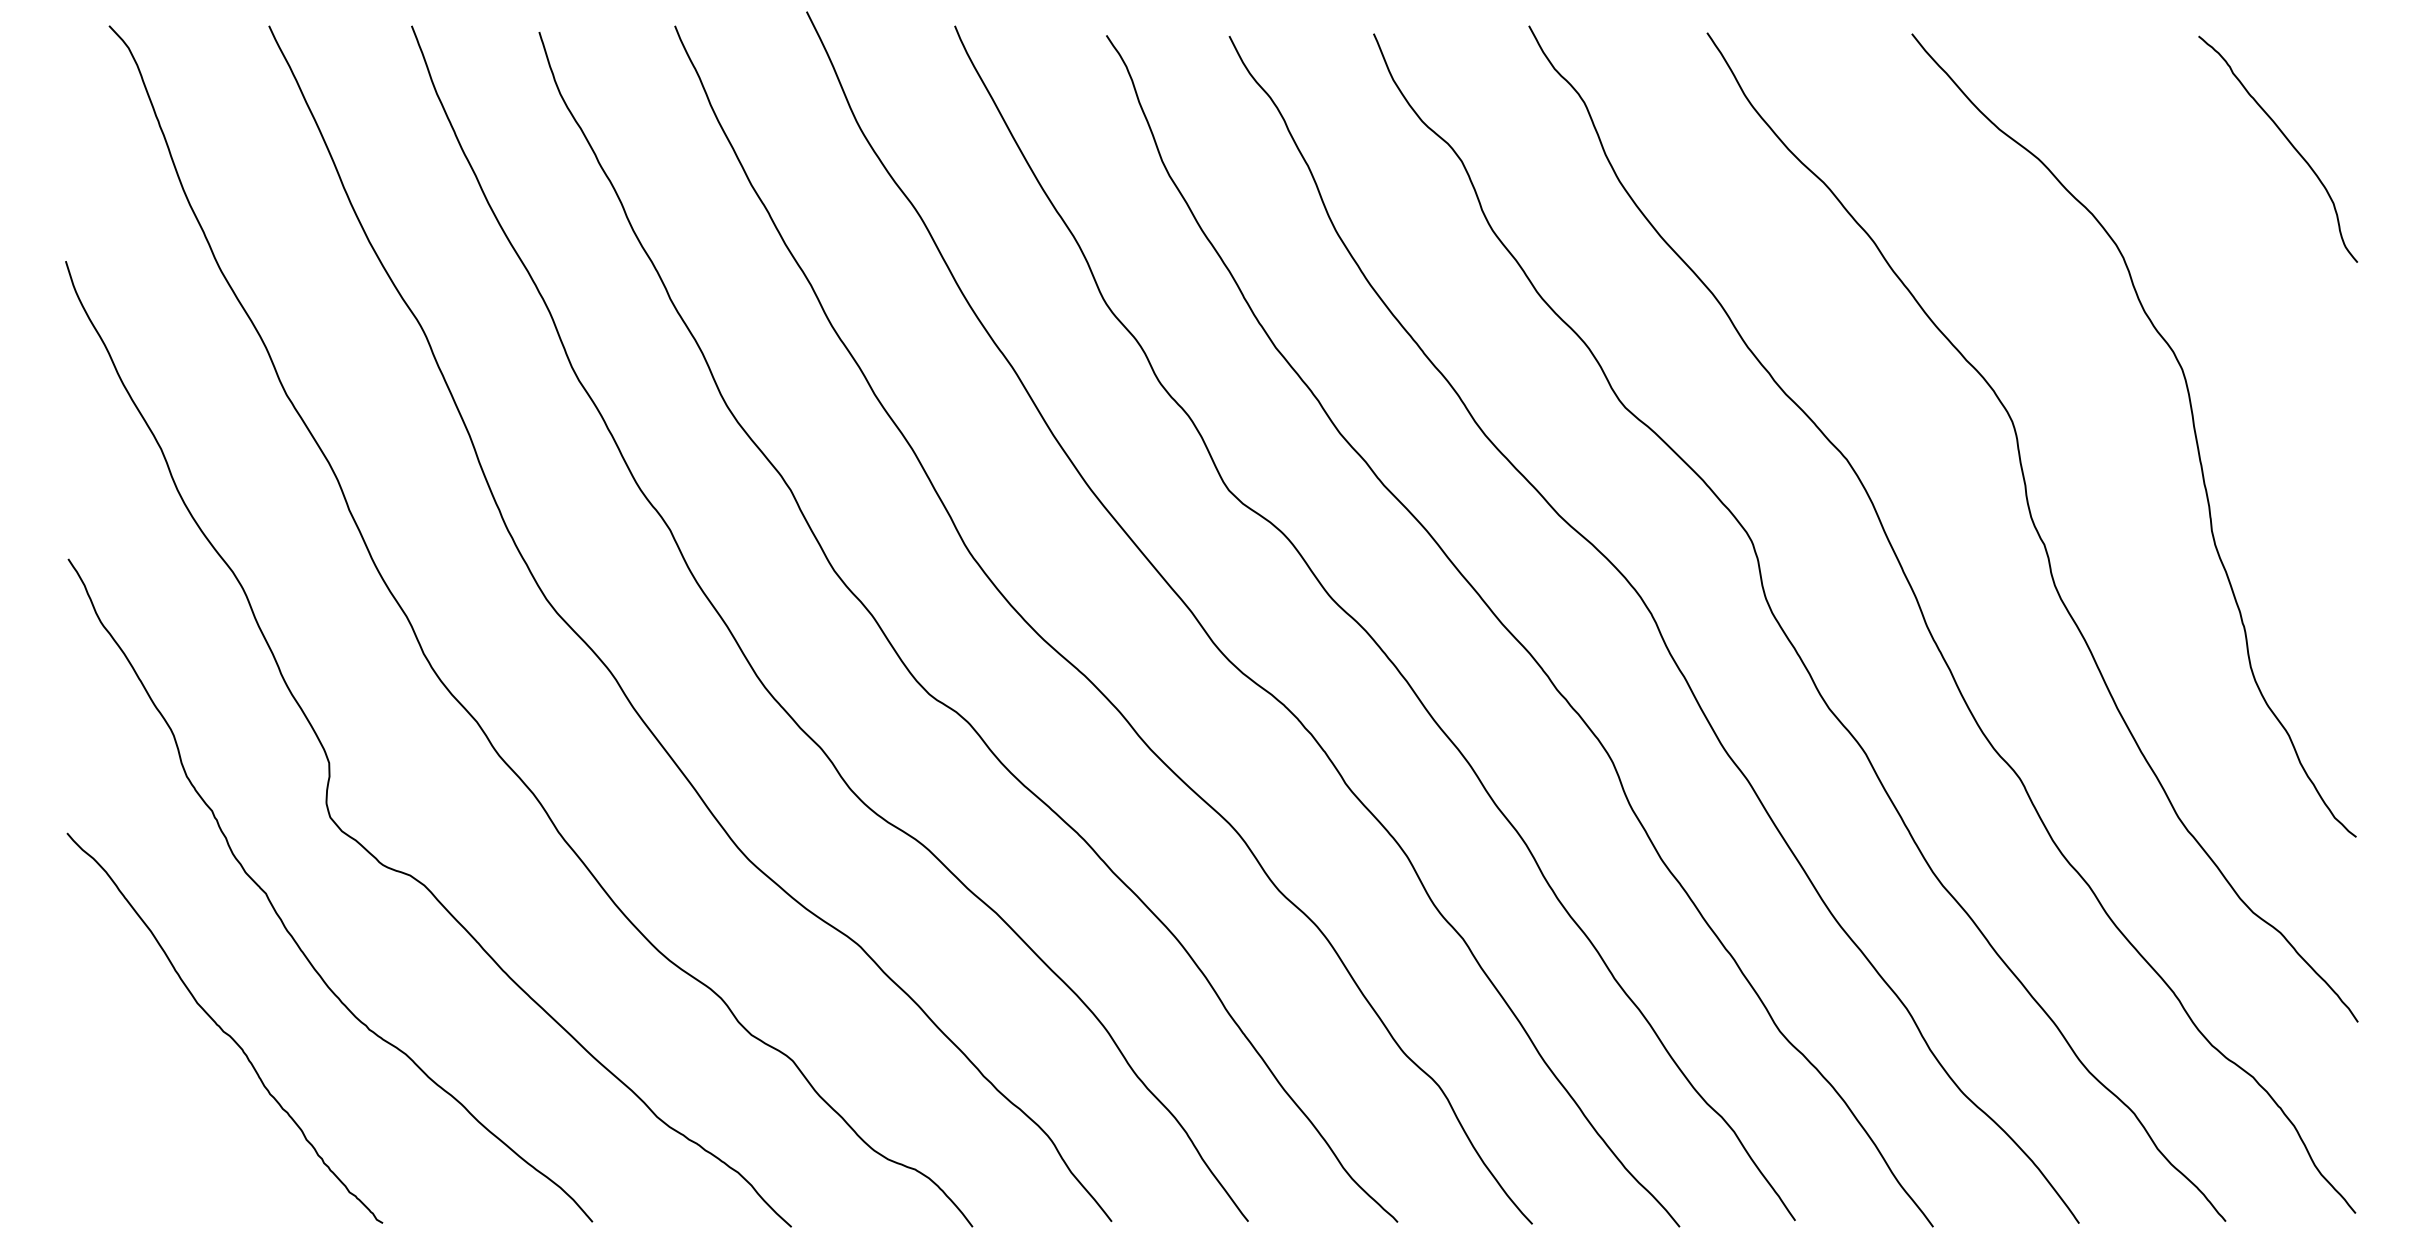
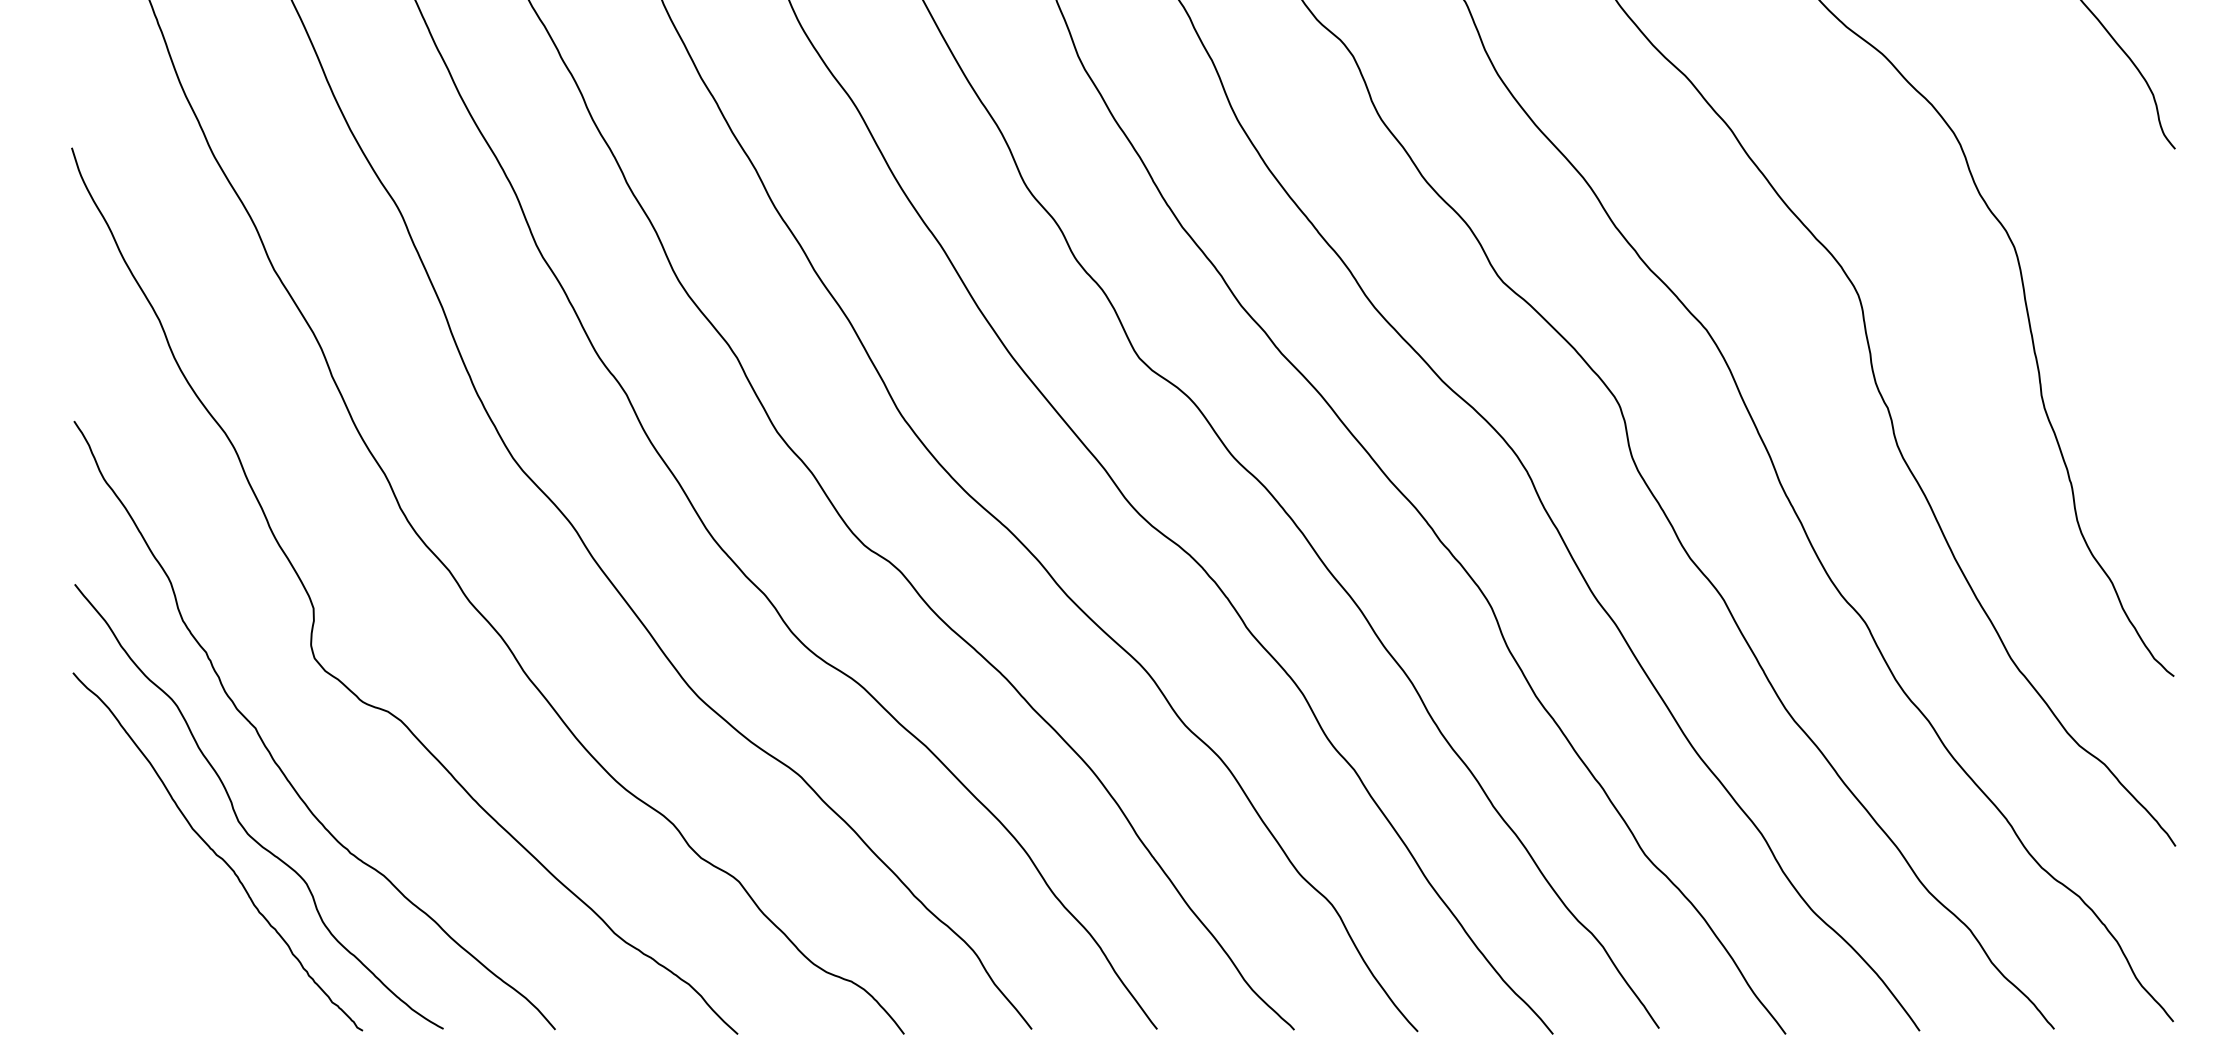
curve: (246, 989) -> (237, 816), added

